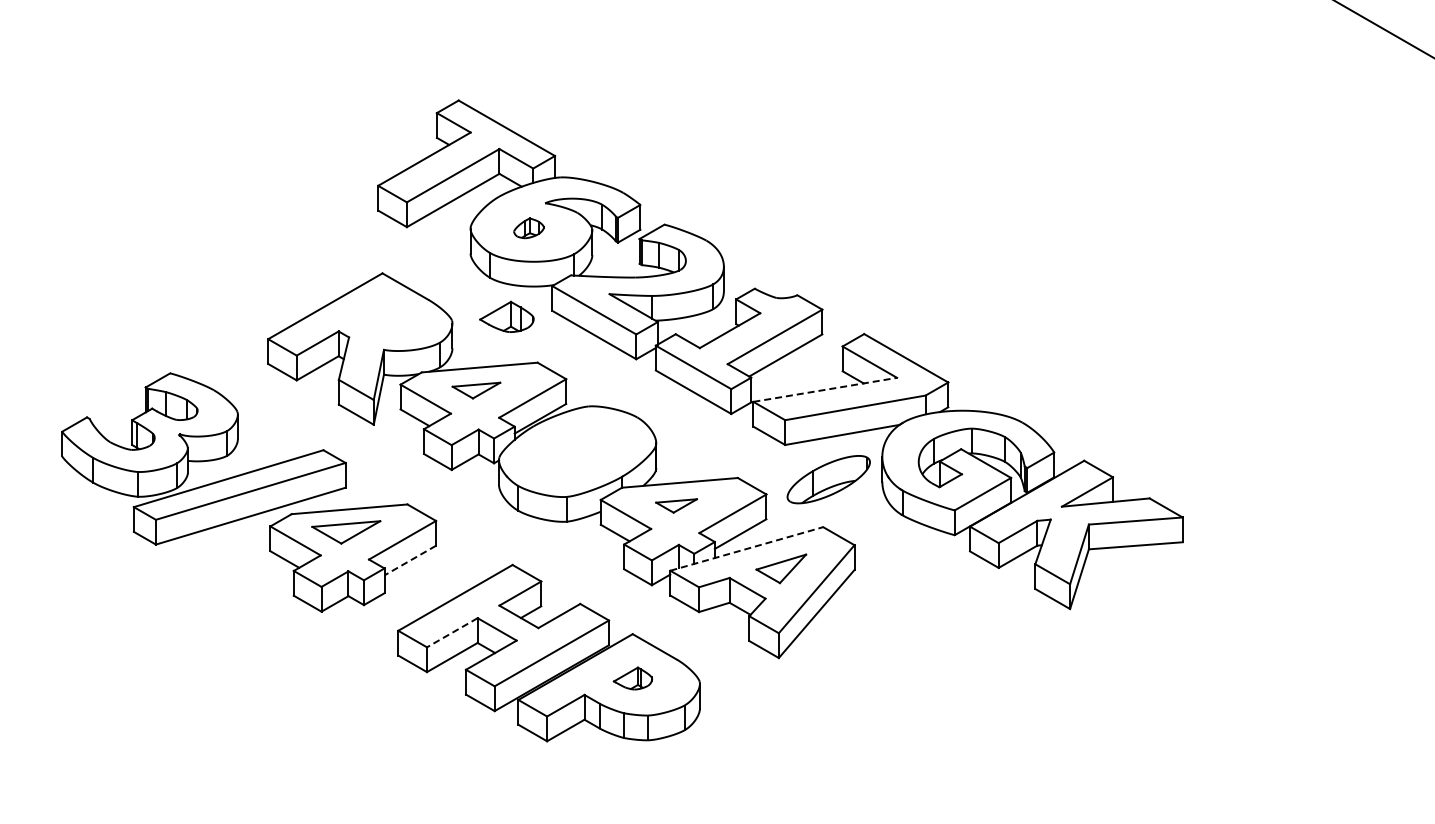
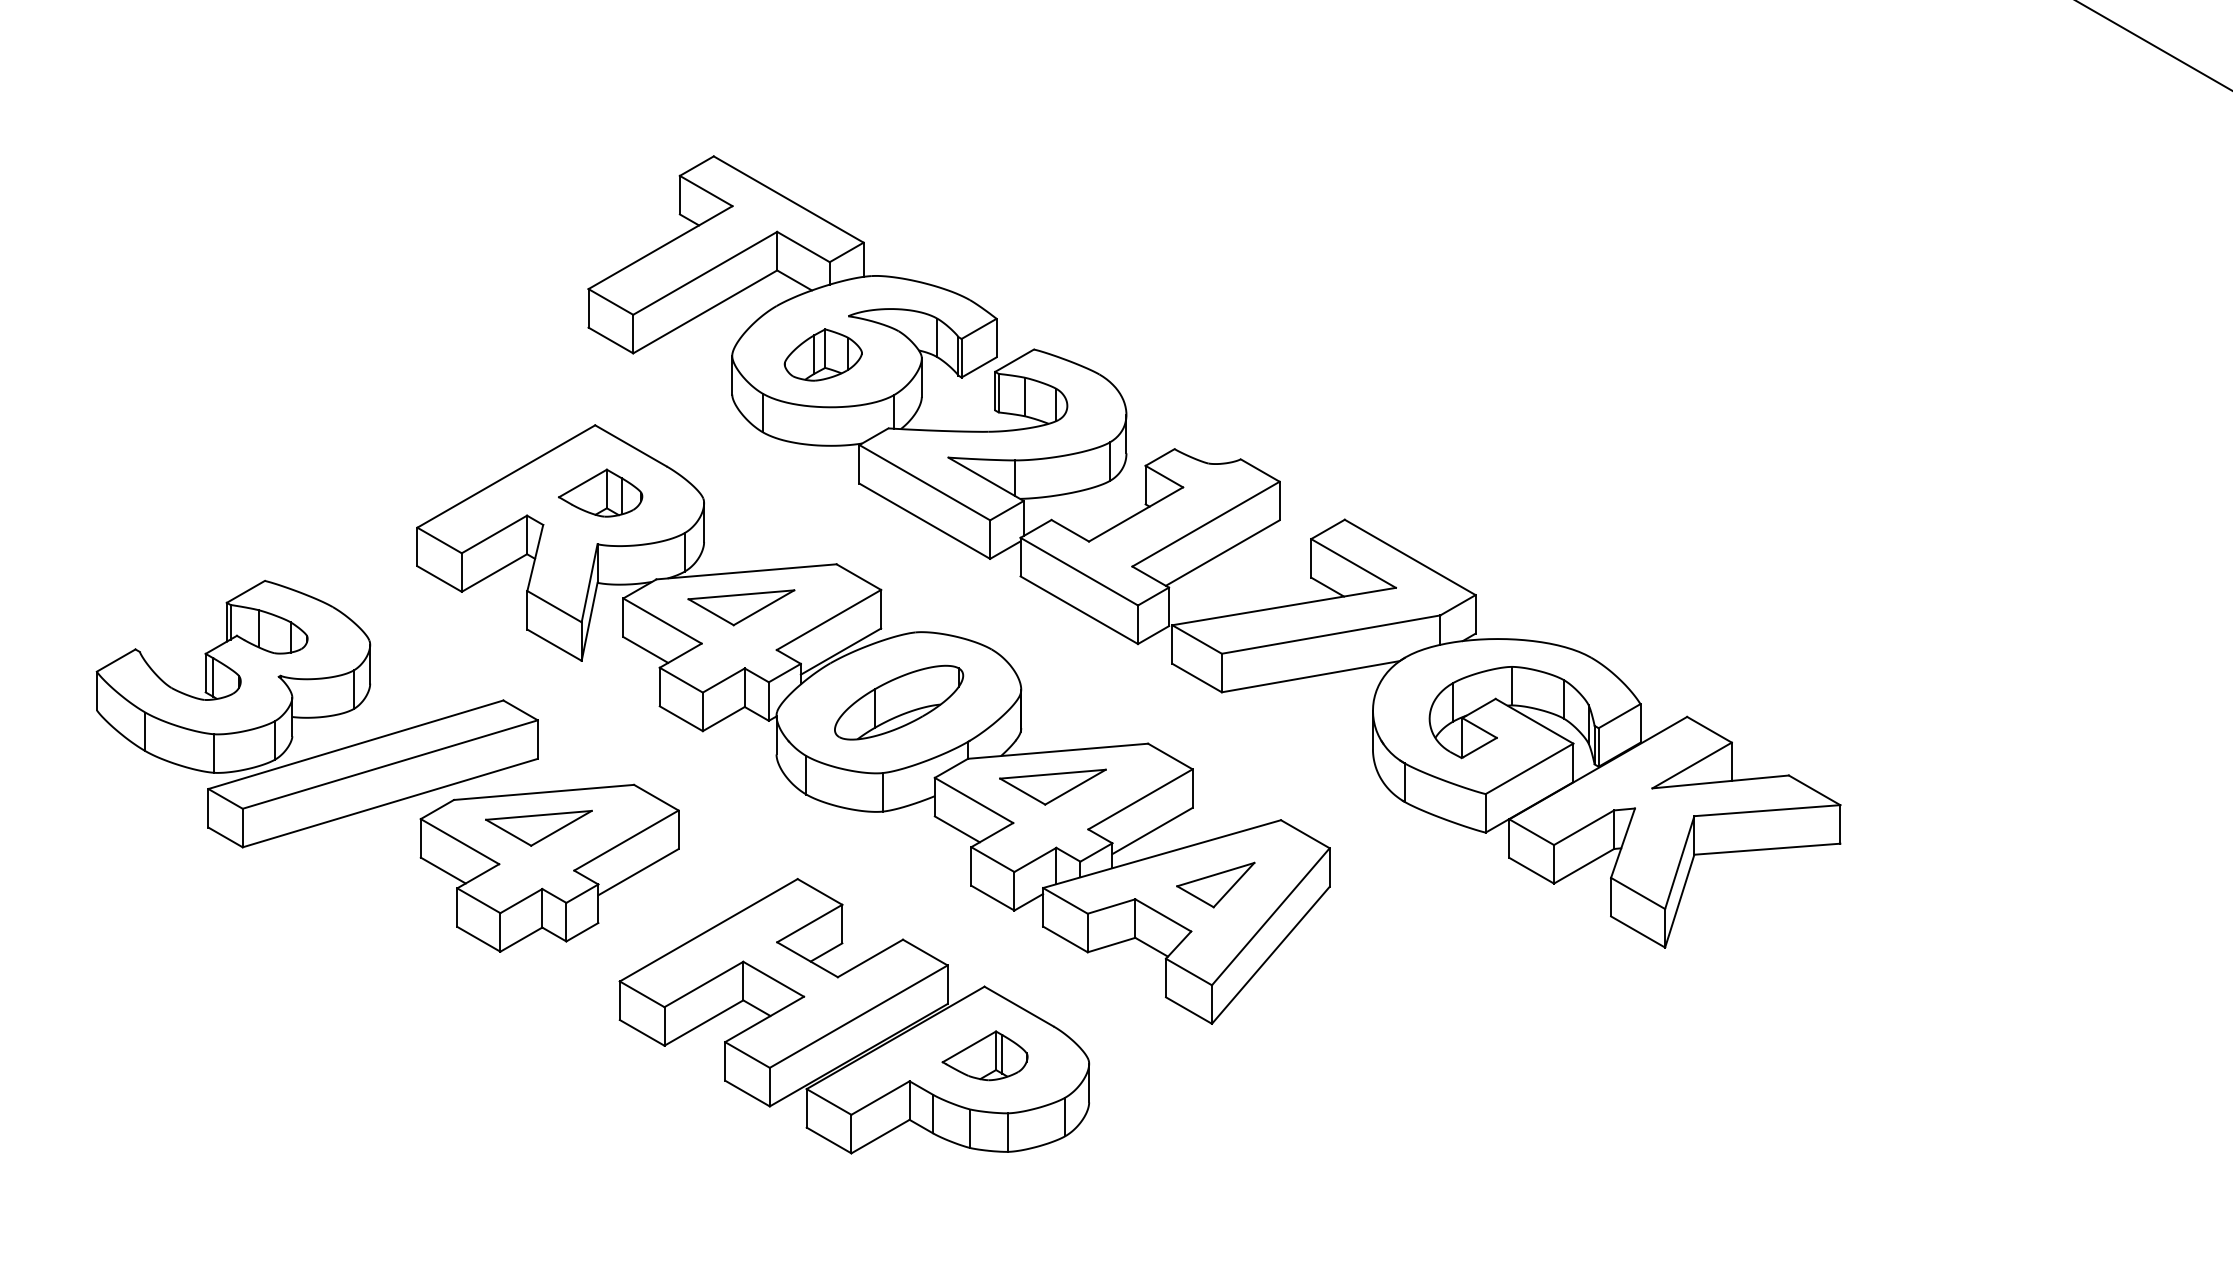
part: (528, 228) -> (822, 355), size x1.67
part: (506, 316) -> (599, 492), moved
line: (825, 389) -> (1284, 605), dashed -> solid
part: (476, 390) -> (741, 607), size x1.43
part: (828, 479) -> (898, 702), moved
part: (676, 505) -> (1052, 786), size x1.67
line: (747, 548) -> (1163, 853), dashed -> solid
line: (410, 560) -> (638, 872), dashed -> solid
line: (451, 633) -> (702, 985), dashed -> solid
part: (632, 678) -> (984, 1055), size x1.43

